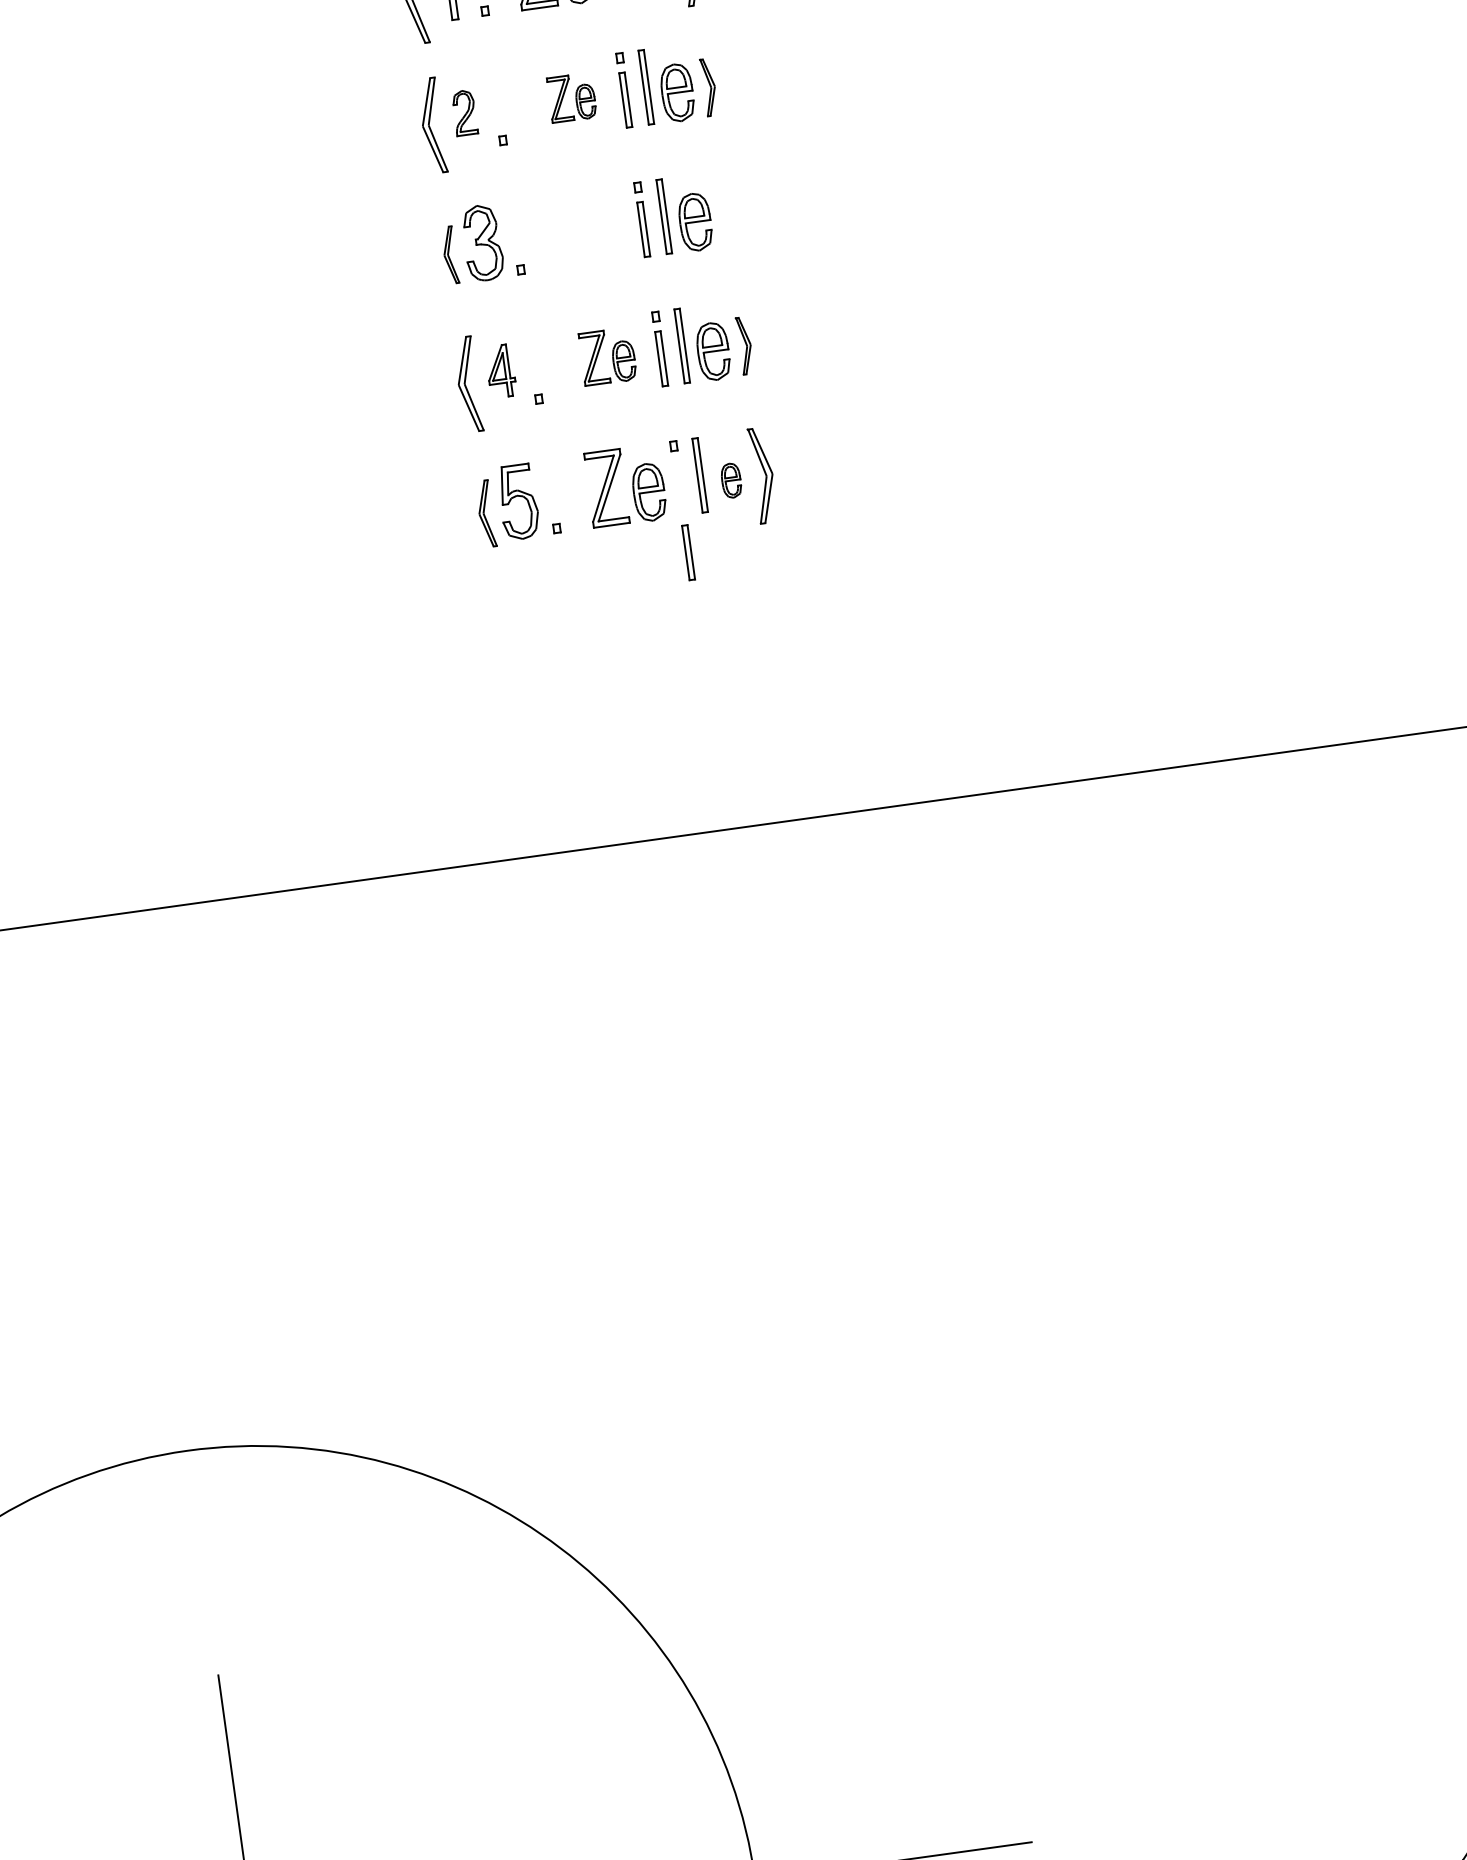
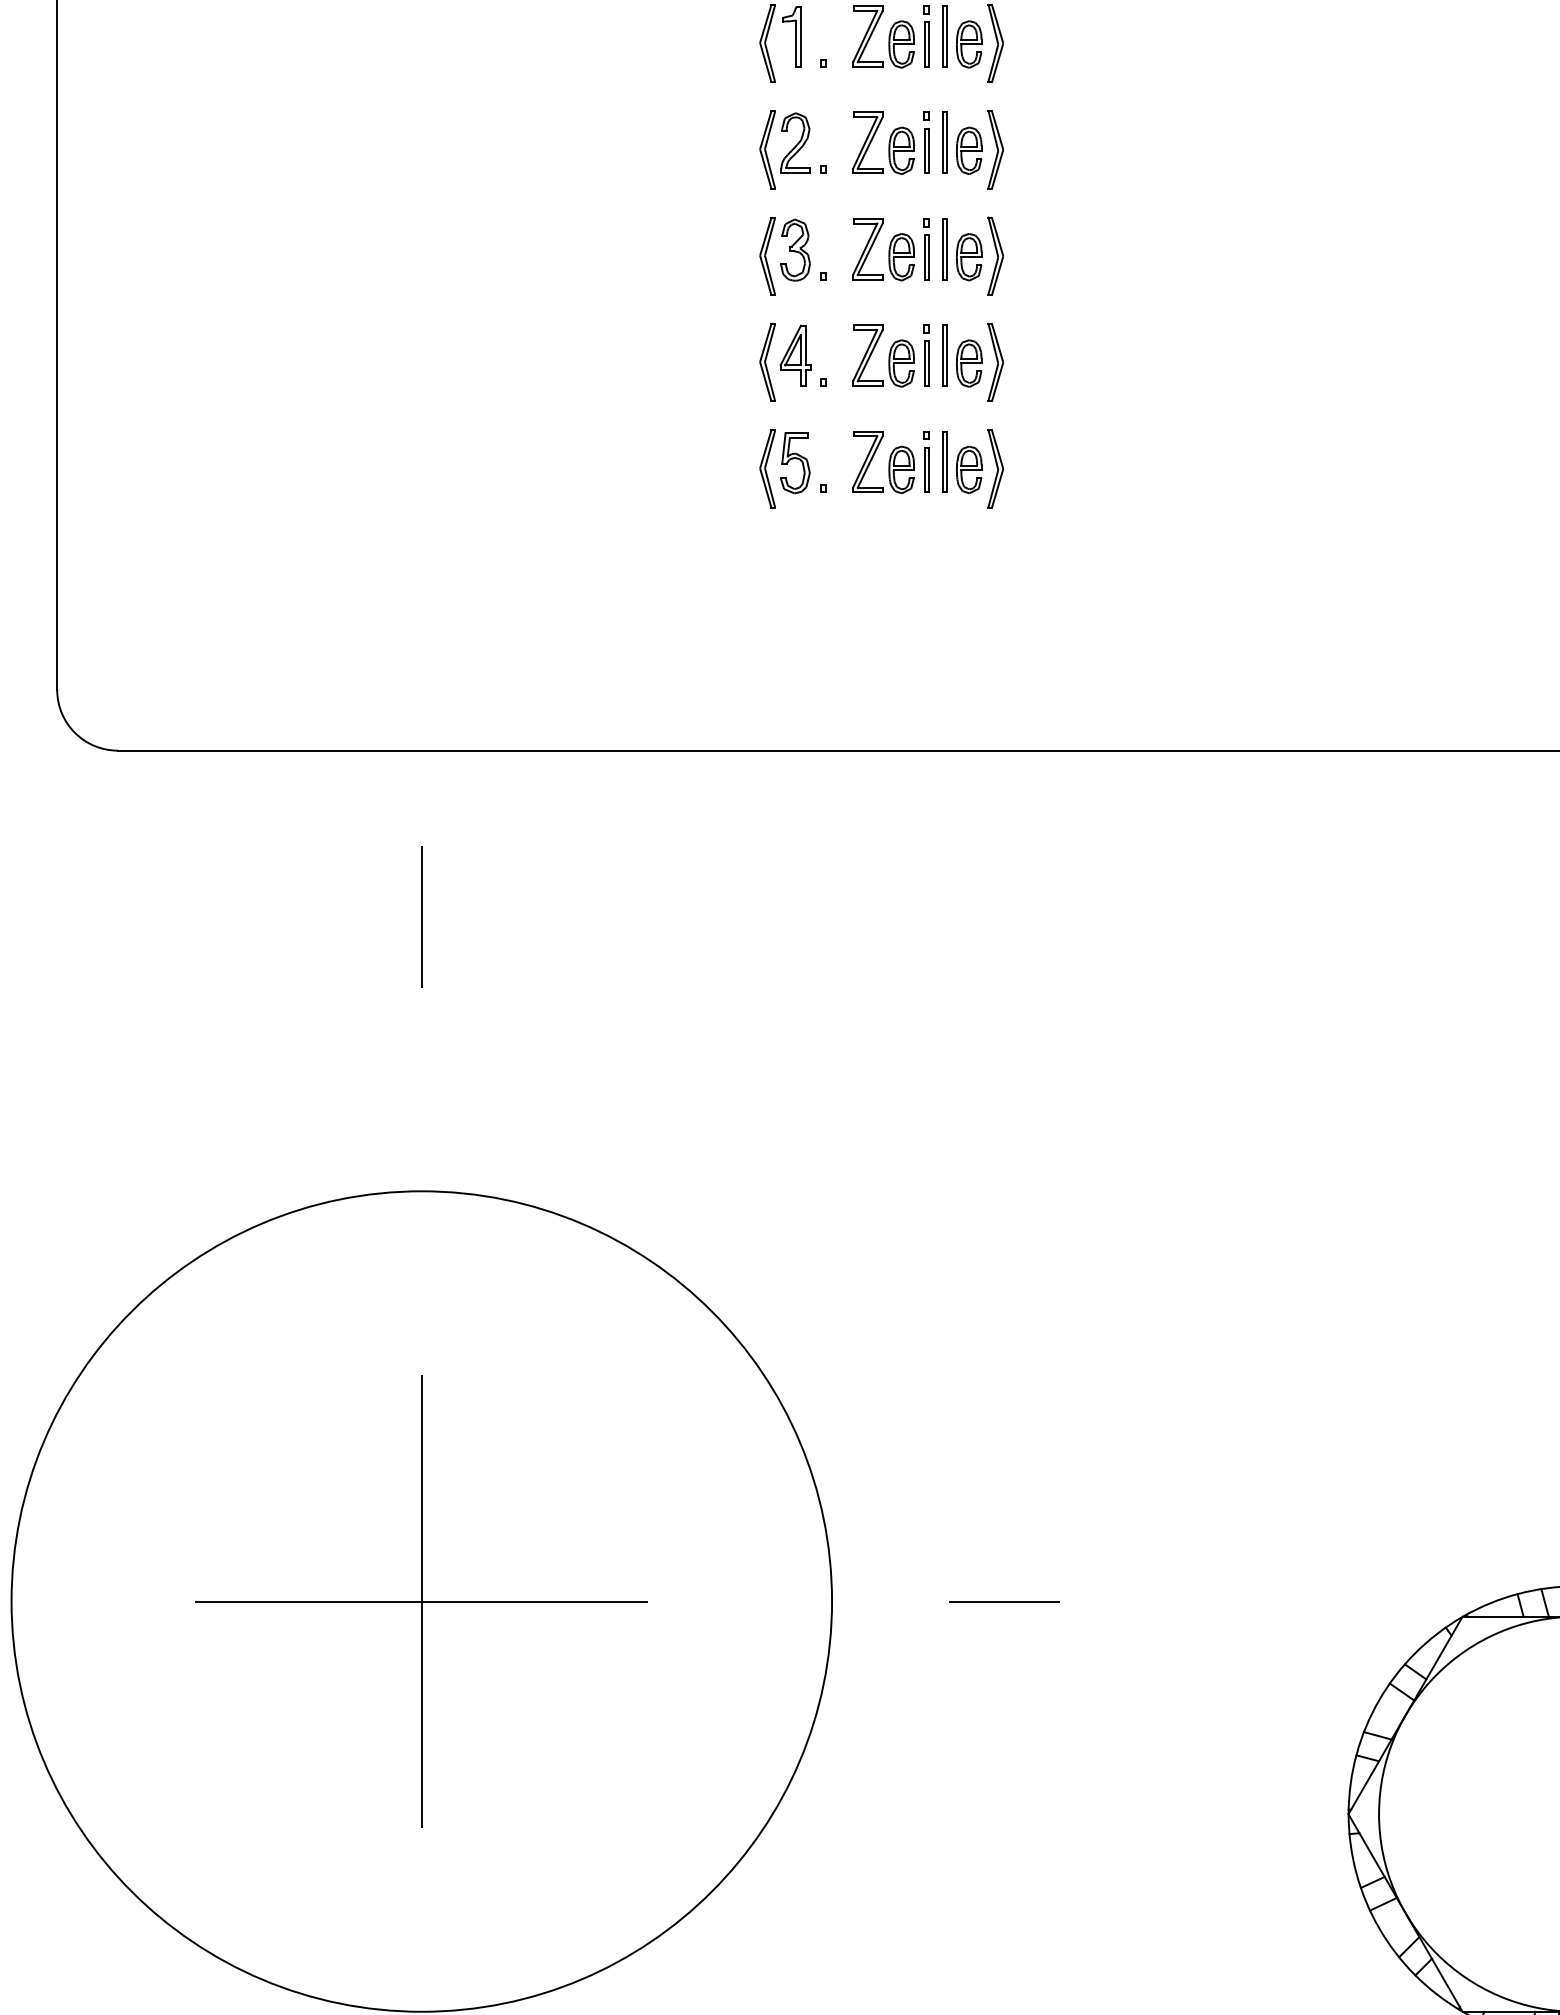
part: (709, 86) -> (995, 149), size x1.67
part: (571, 97) -> (883, 142), size x1.67
part: (464, 112) -> (795, 142), size x1.67
part: (727, 215) -> (995, 255), added
part: (589, 227) -> (883, 249), added
part: (449, 255) -> (767, 256), size x1.67
part: (744, 344) -> (995, 361), size x1.67
part: (607, 356) -> (883, 355), size x1.43
part: (500, 371) -> (795, 355), size x1.43
part: (731, 480) -> (969, 469), size x1.67
part: (485, 513) -> (767, 468), size x1.43
part: (688, 552) -> (926, 469), moved
line: (140, 1116) -> (421, 916), added

